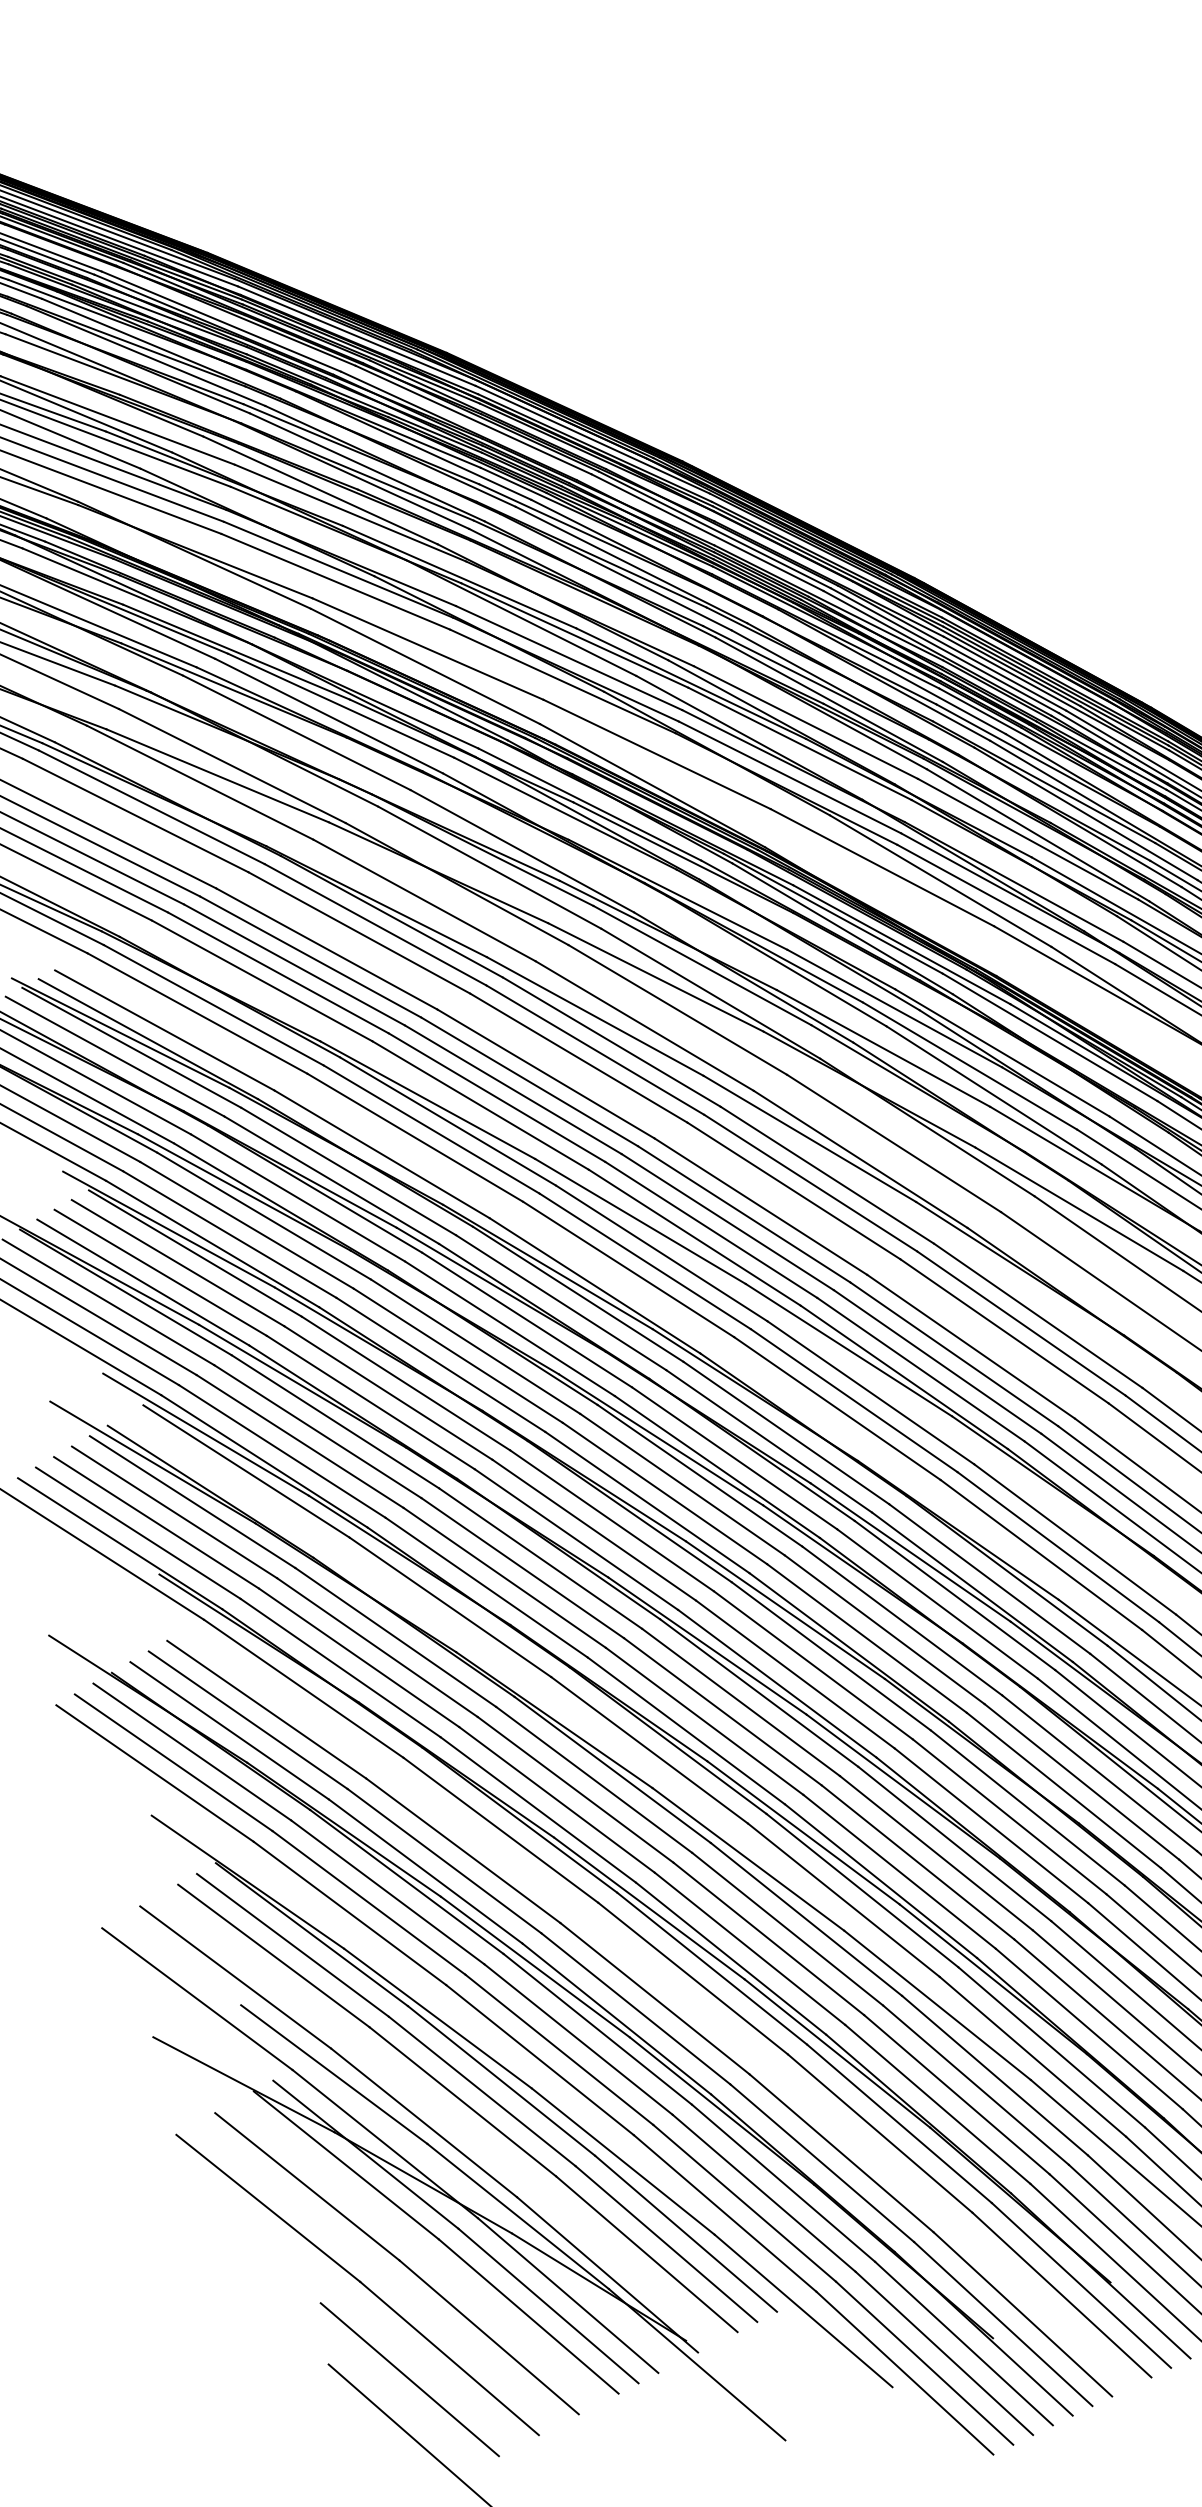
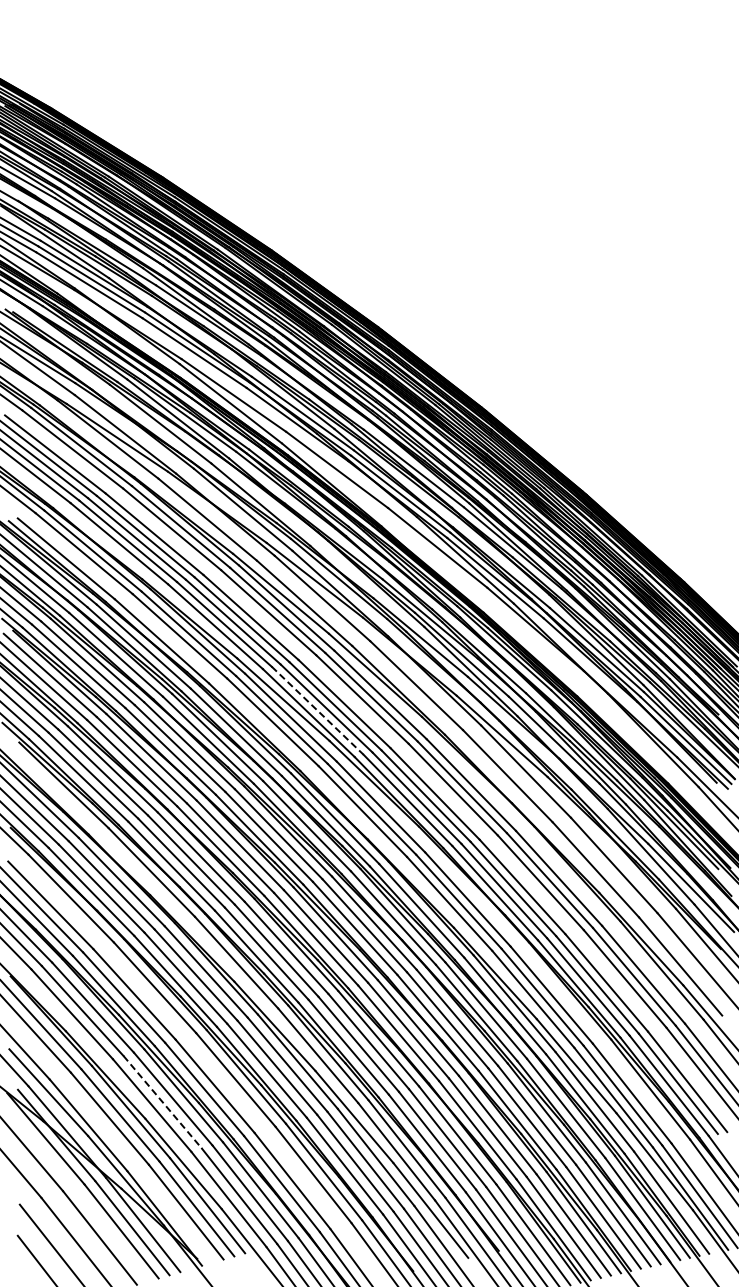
line: (710, 1229) -> (317, 710), solid -> dashed
line: (558, 2050) -> (162, 1102), solid -> dashed

